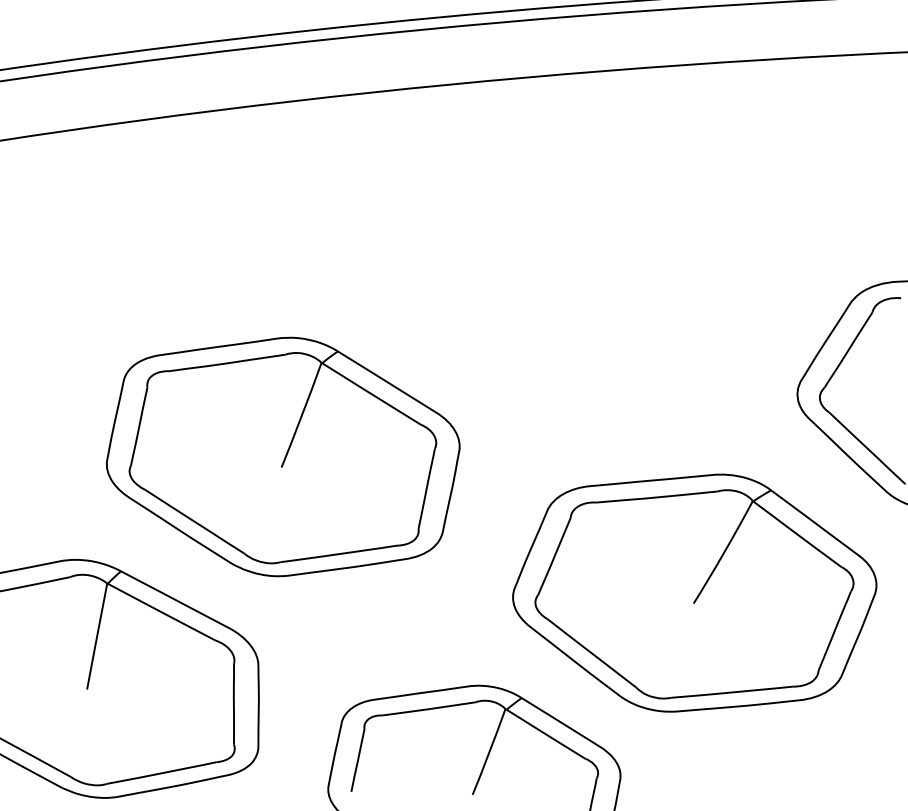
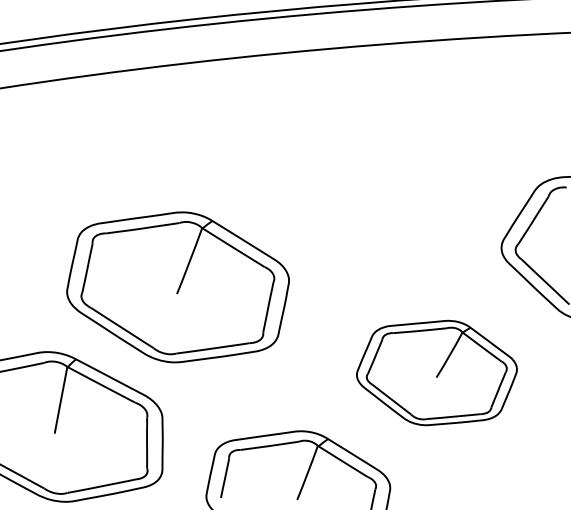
part: (694, 592) -> (436, 372), size x0.7

